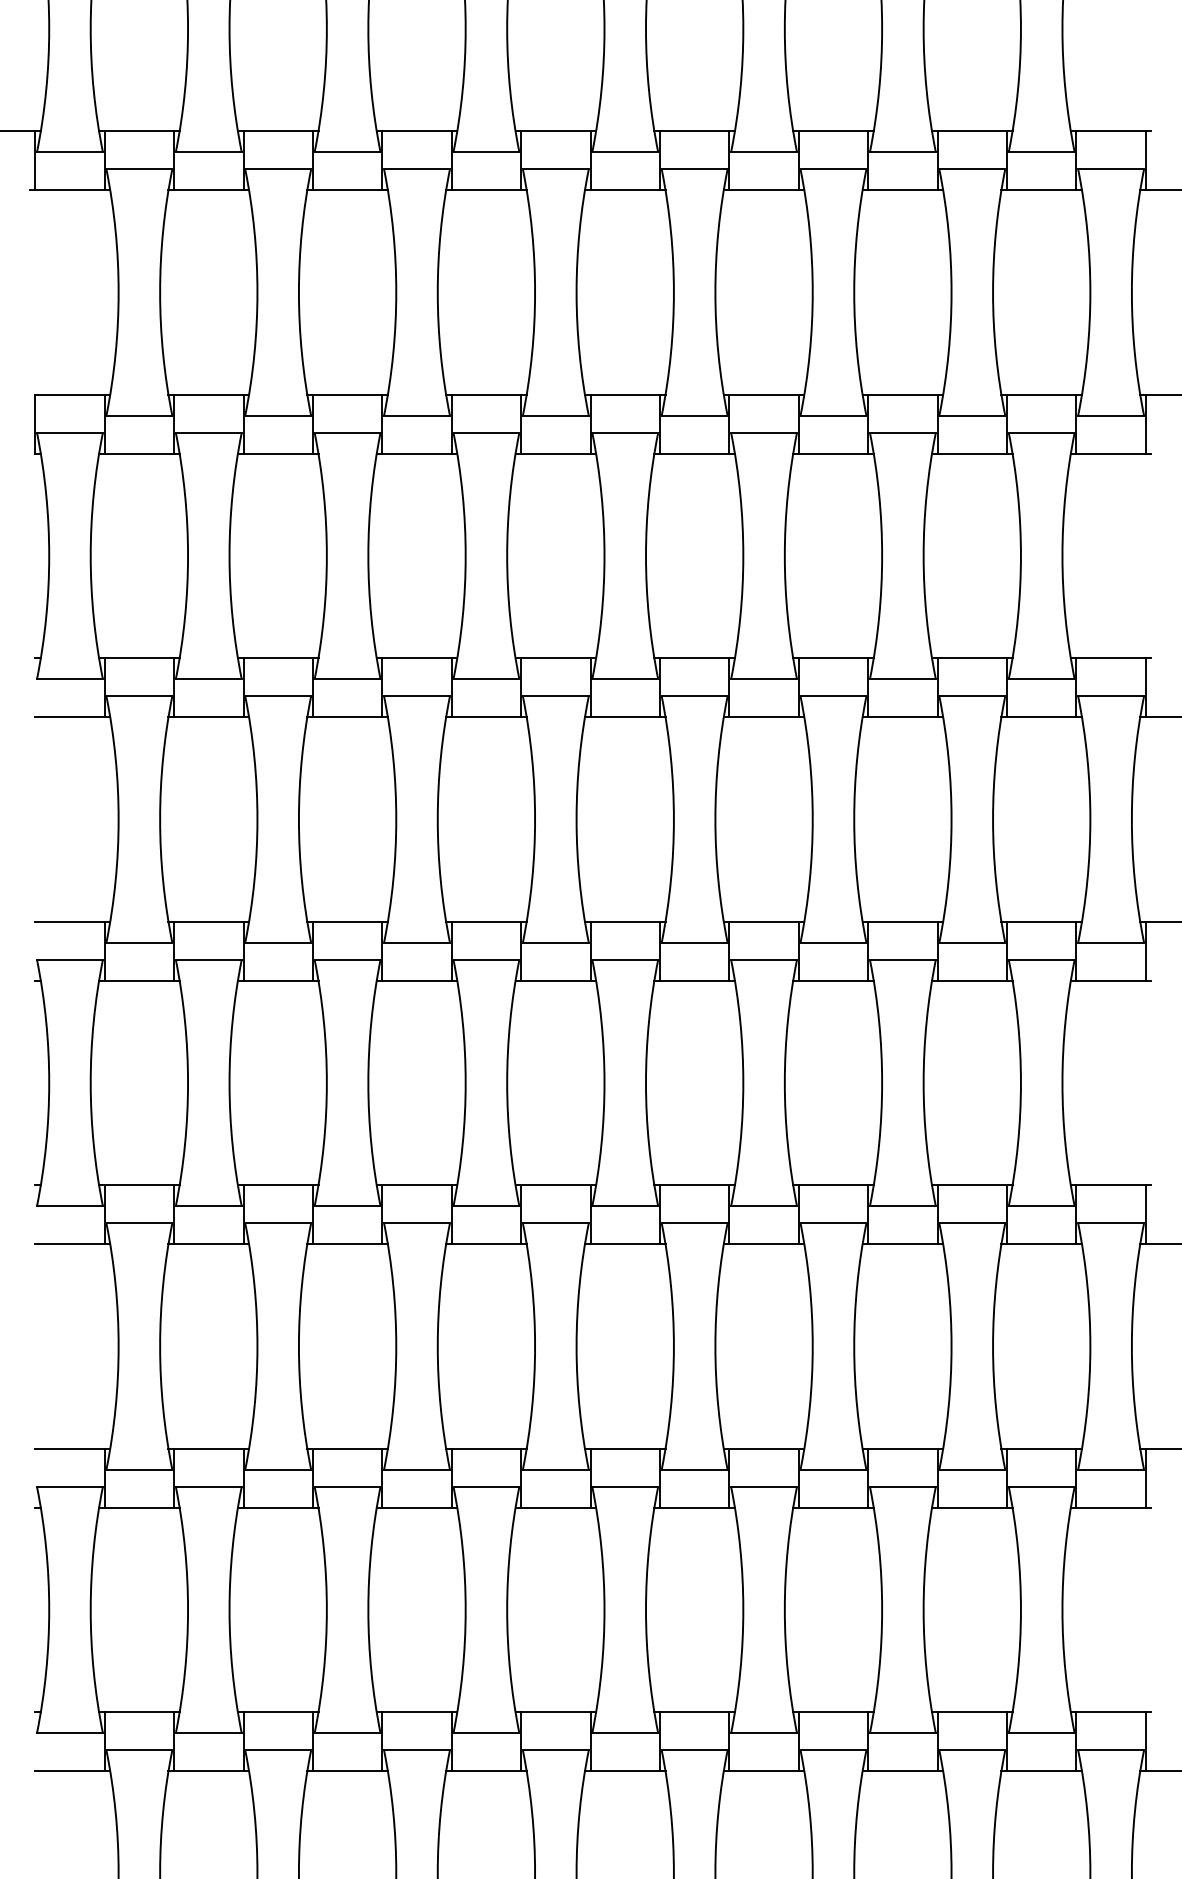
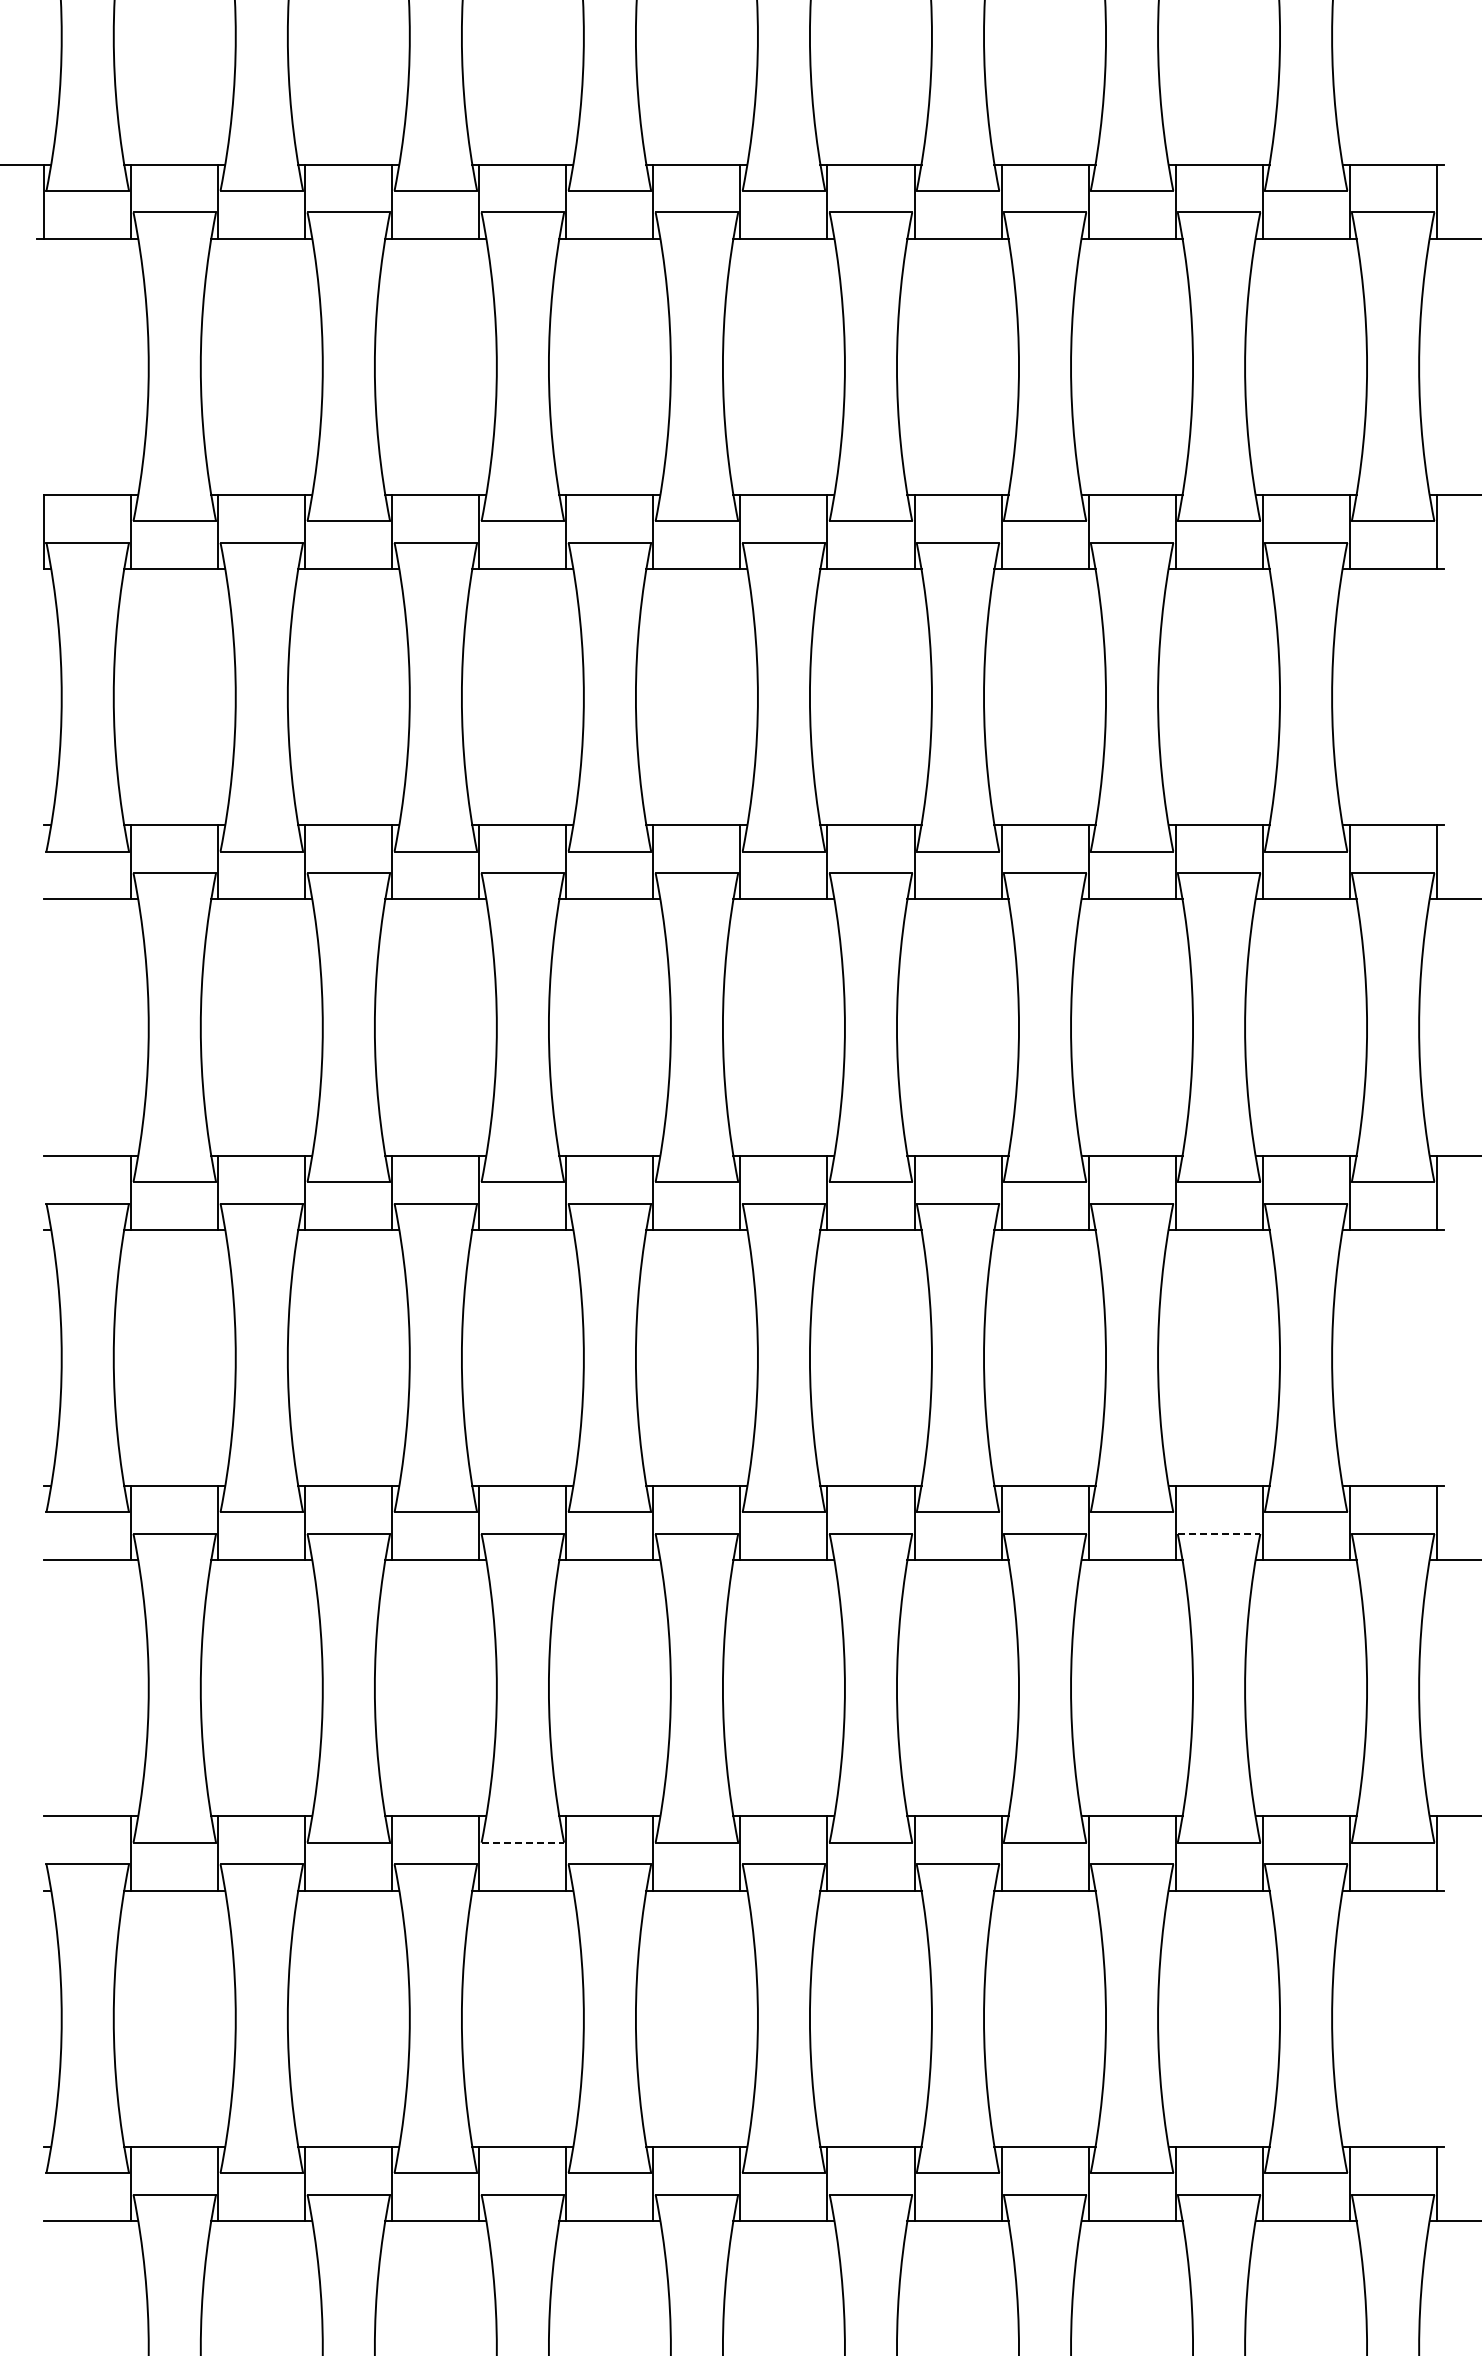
line: (972, 1223) -> (1219, 1533), solid -> dashed
line: (417, 1469) -> (523, 1842), solid -> dashed

